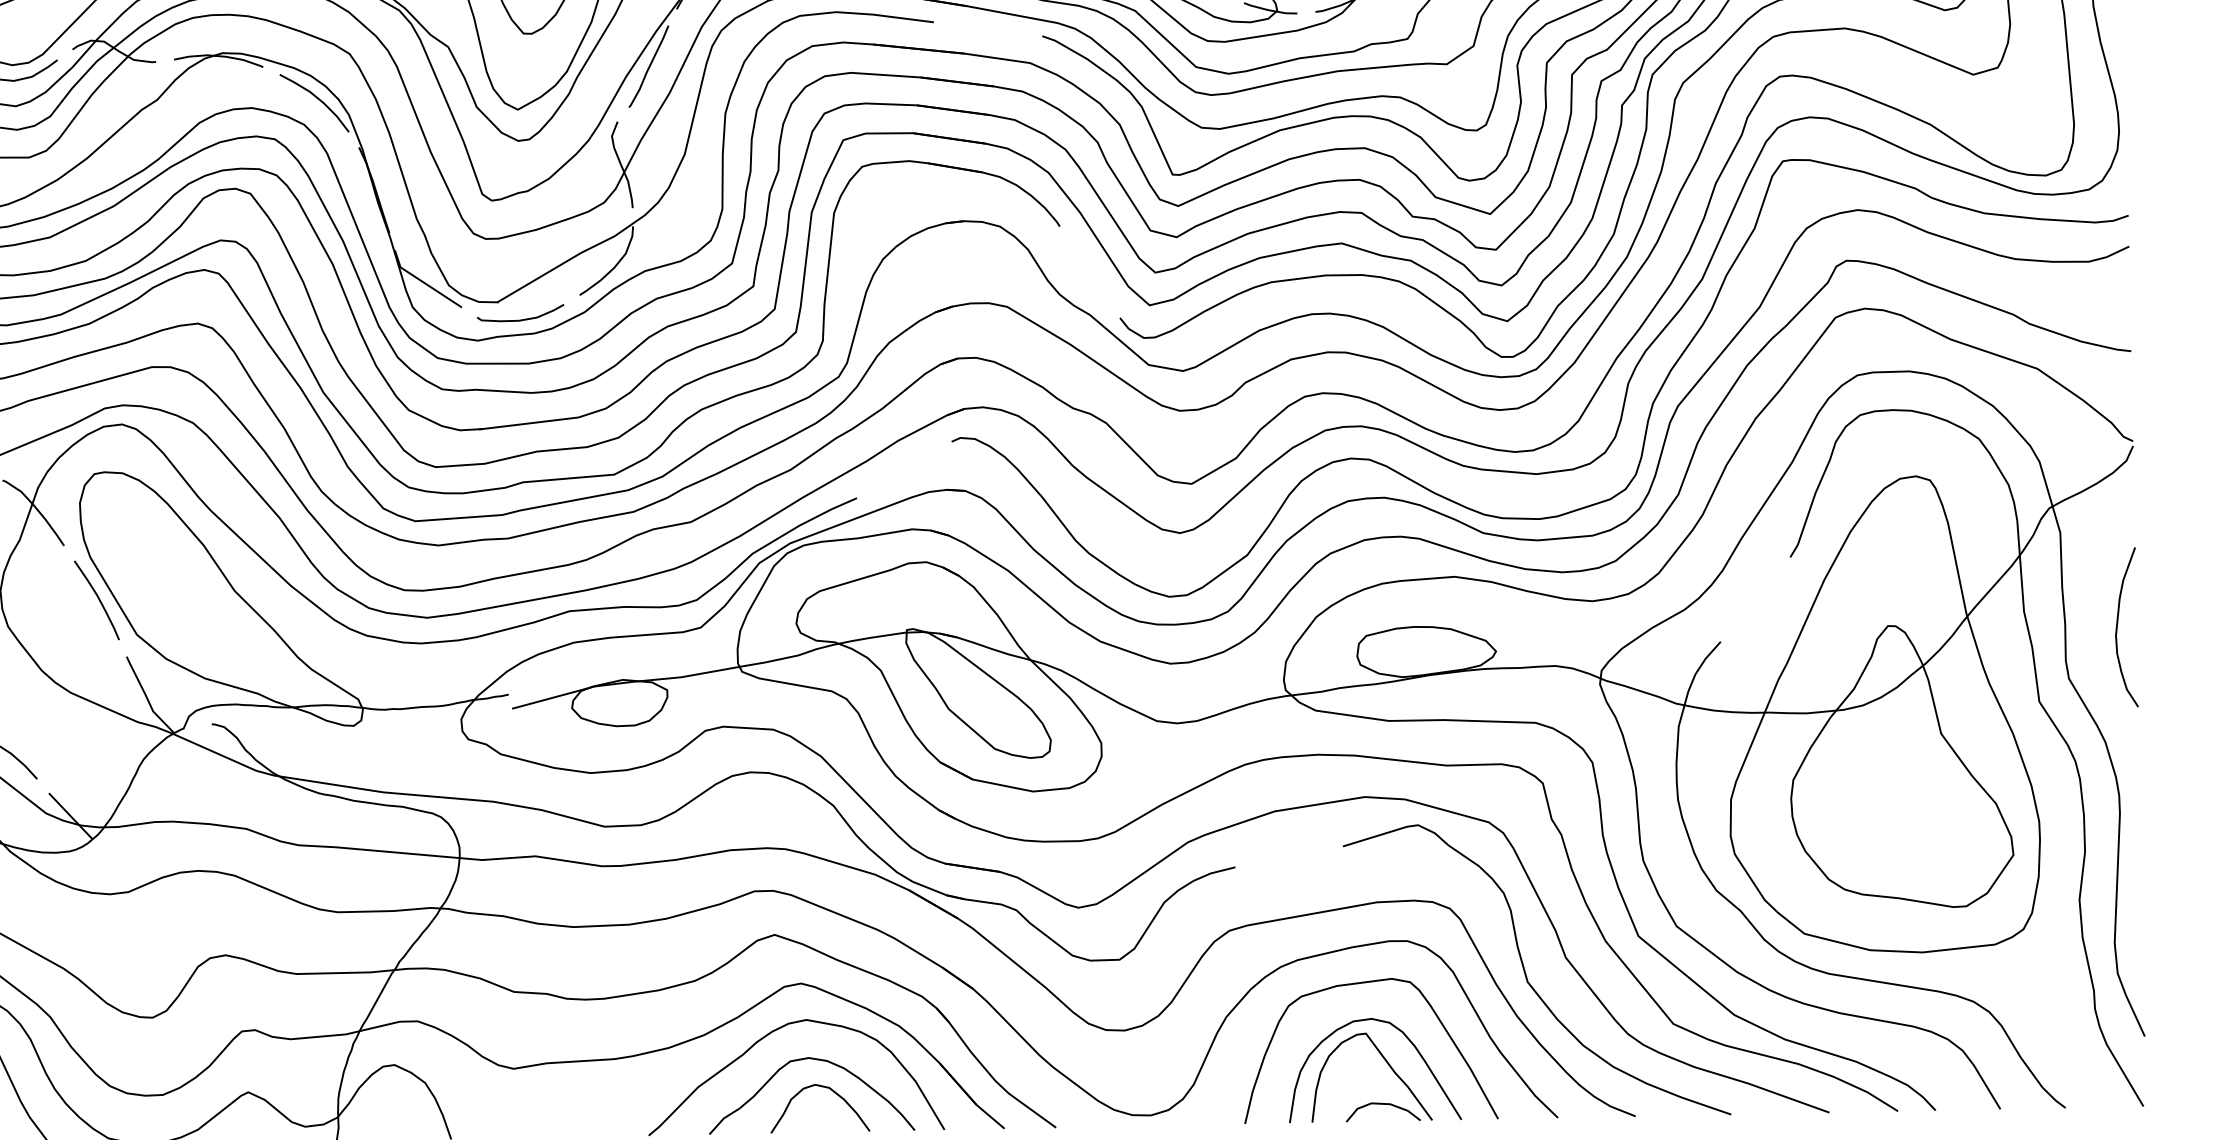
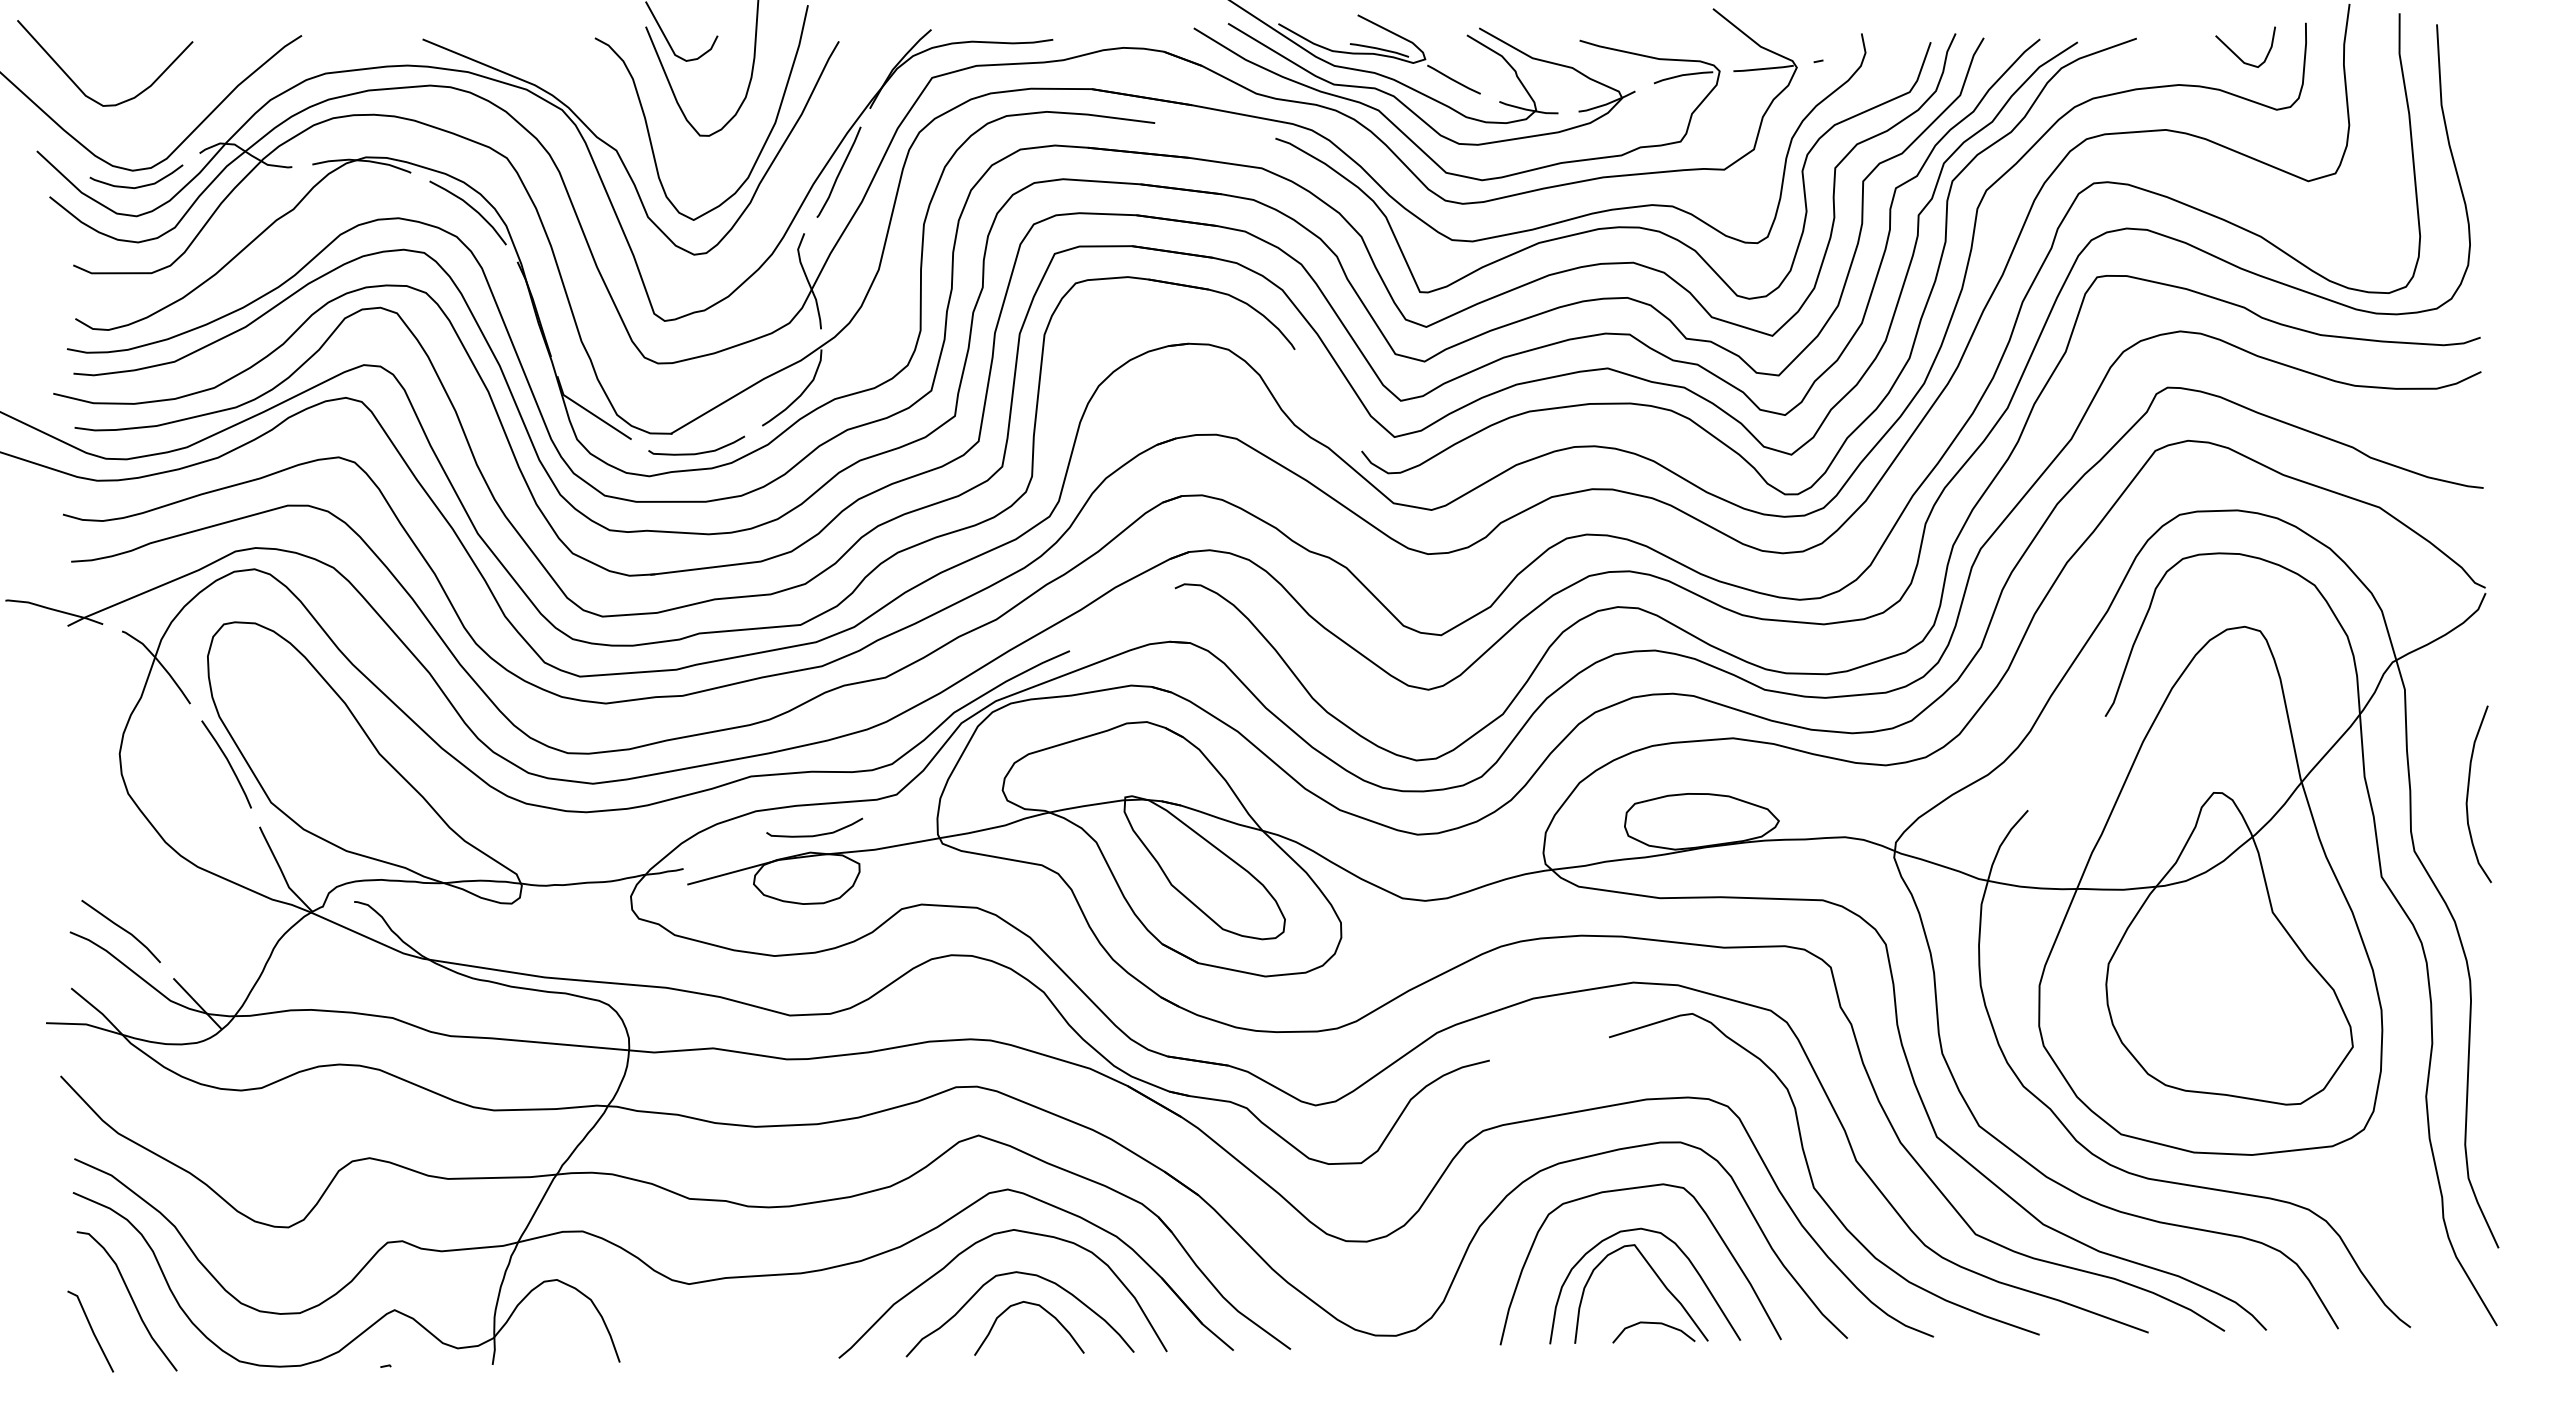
curve: (627, 663) -> (815, 834), added

